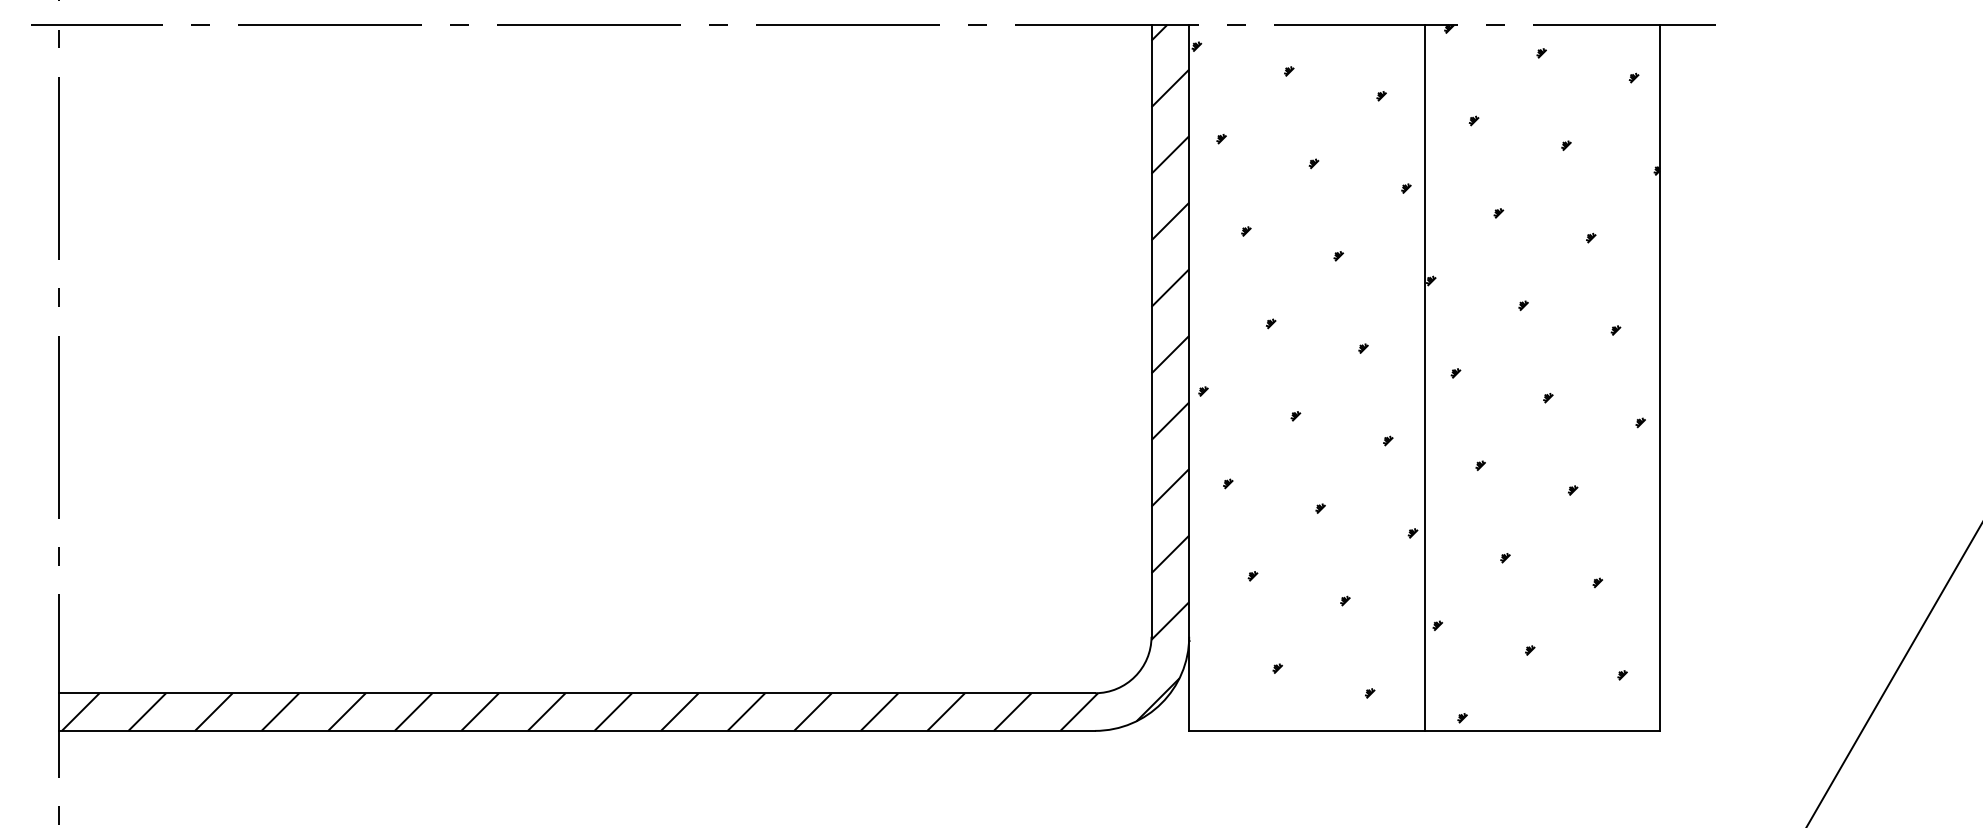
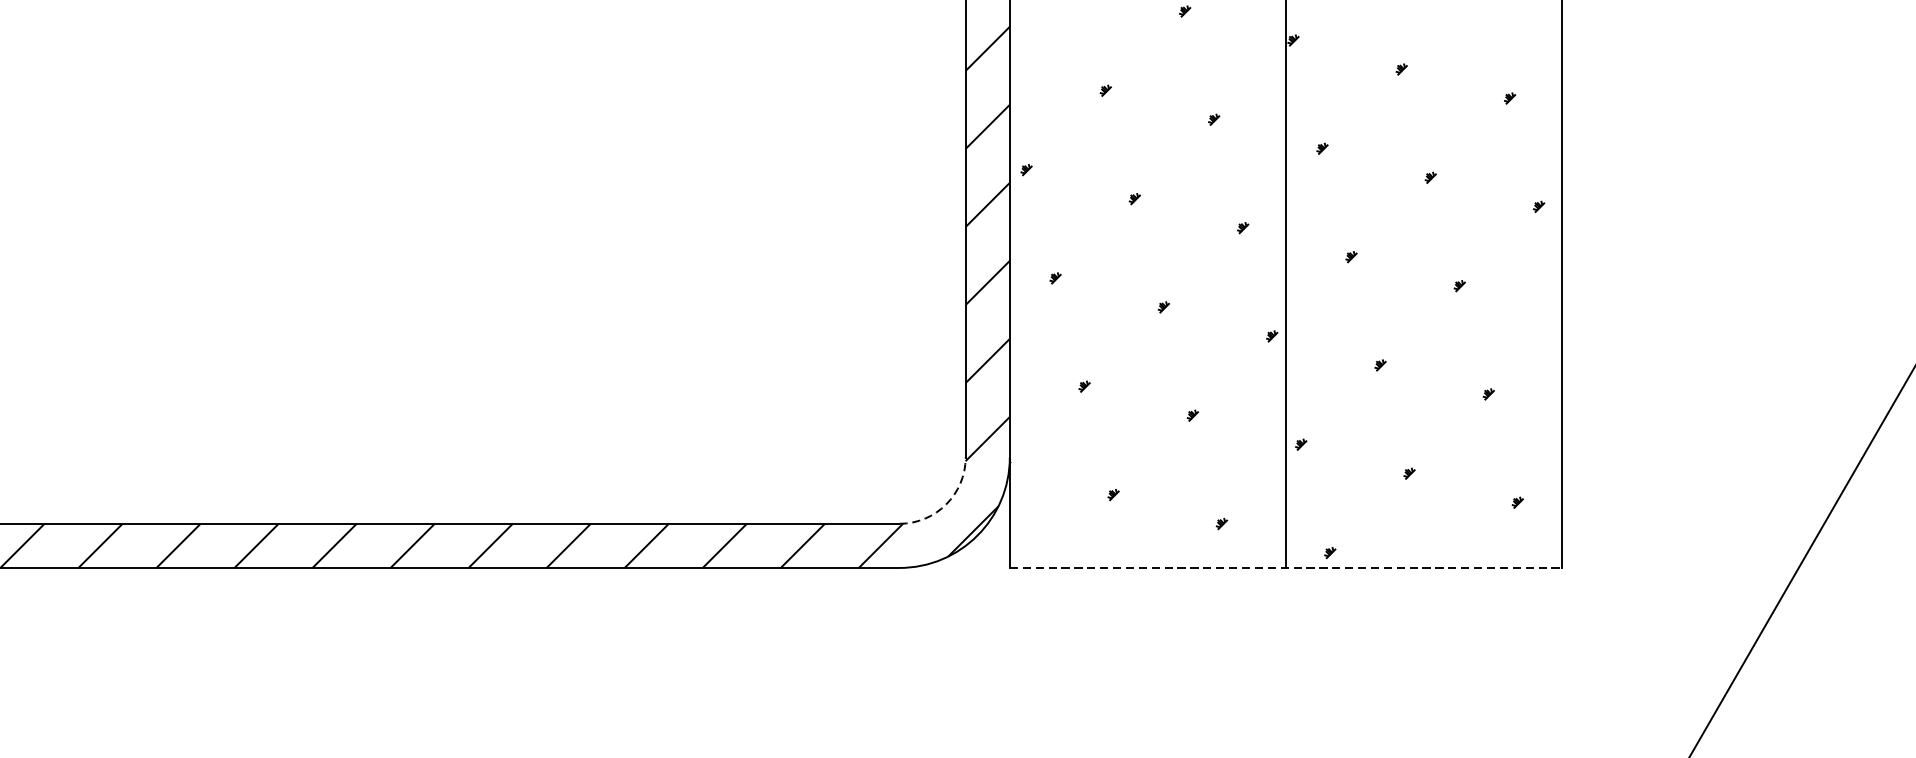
arc: (1134, 676) -> (945, 504), solid -> dashed
line: (1425, 730) -> (1286, 567), solid -> dashed

